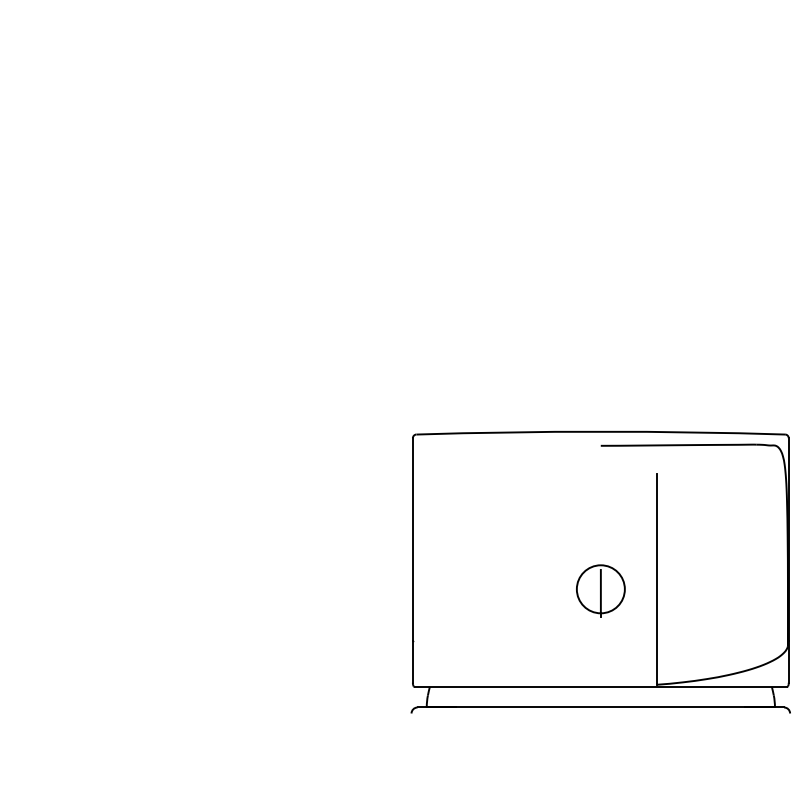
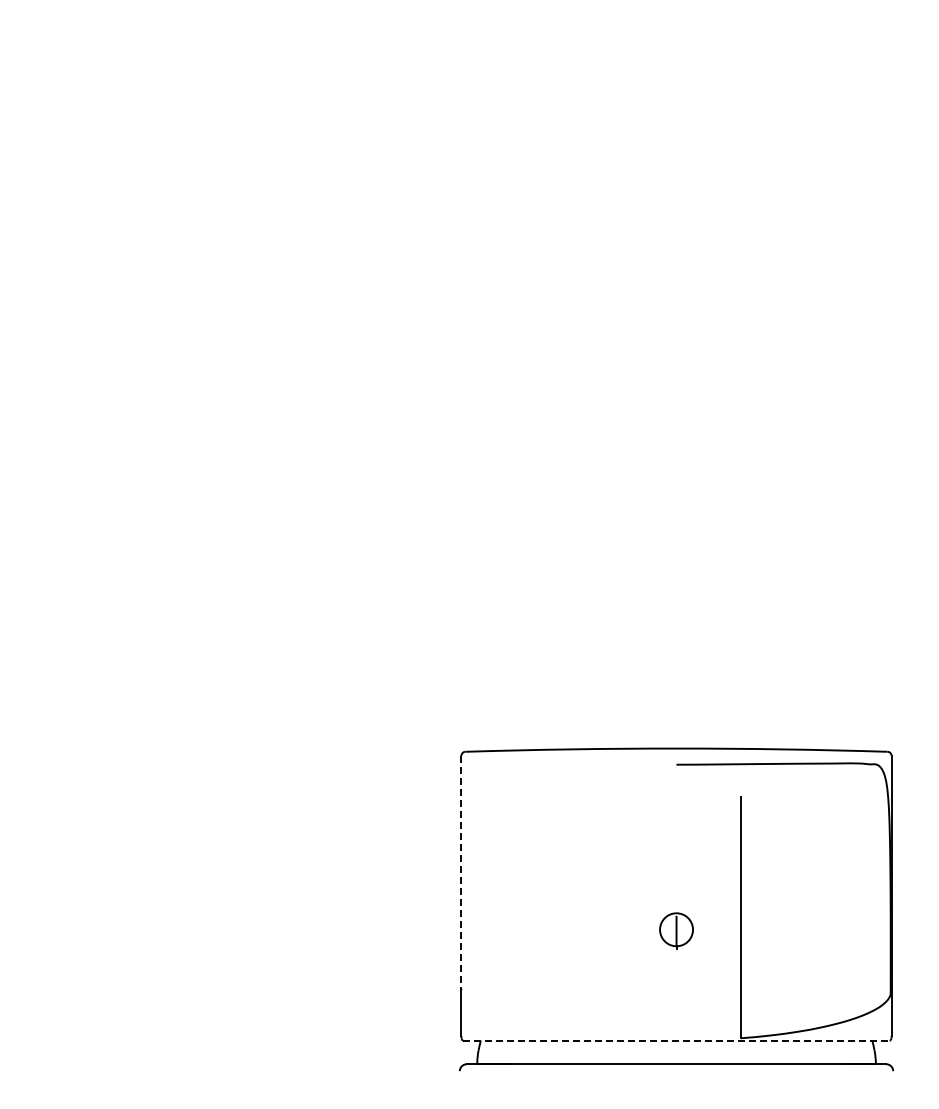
line: (413, 539) -> (461, 872), solid -> dashed
part: (600, 590) -> (676, 930), size x0.6
line: (601, 686) -> (677, 1040), solid -> dashed

